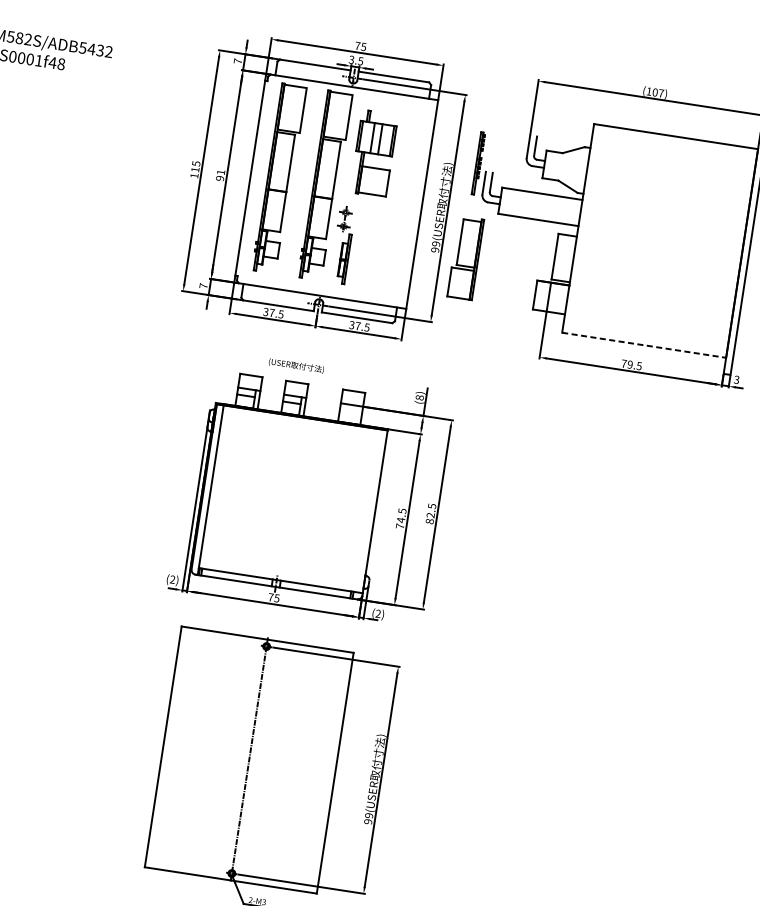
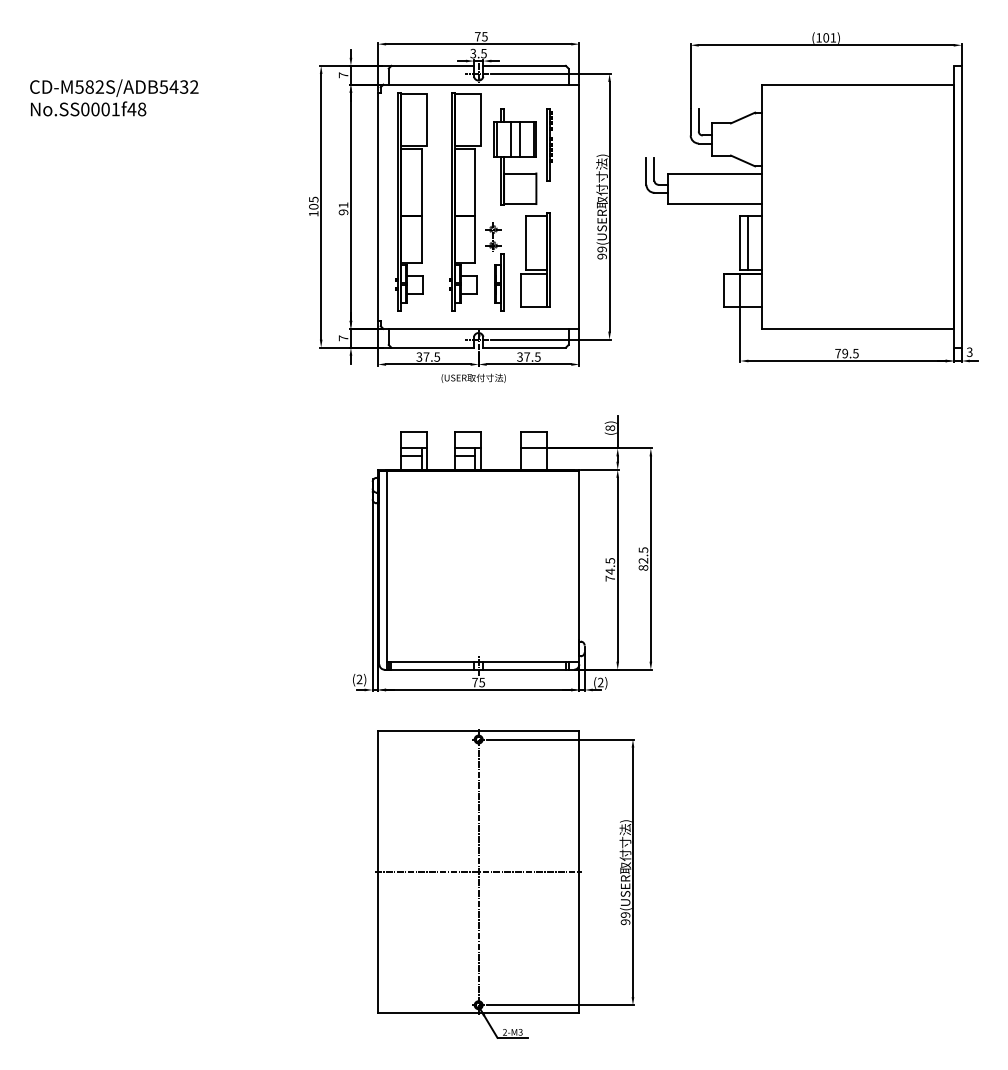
text: (661, 93) -> (833, 37), (107) -> (101)
part: (478, 163) -> (549, 144), moved
text: (195, 169) -> (313, 206), 115 -> 105
part: (465, 257) -> (535, 259), moved
line: (562, 257) -> (748, 242), added
line: (643, 344) -> (857, 328), dashed -> solid
text: (296, 365) -> (473, 377), moved
line: (249, 760) -> (478, 872), added

